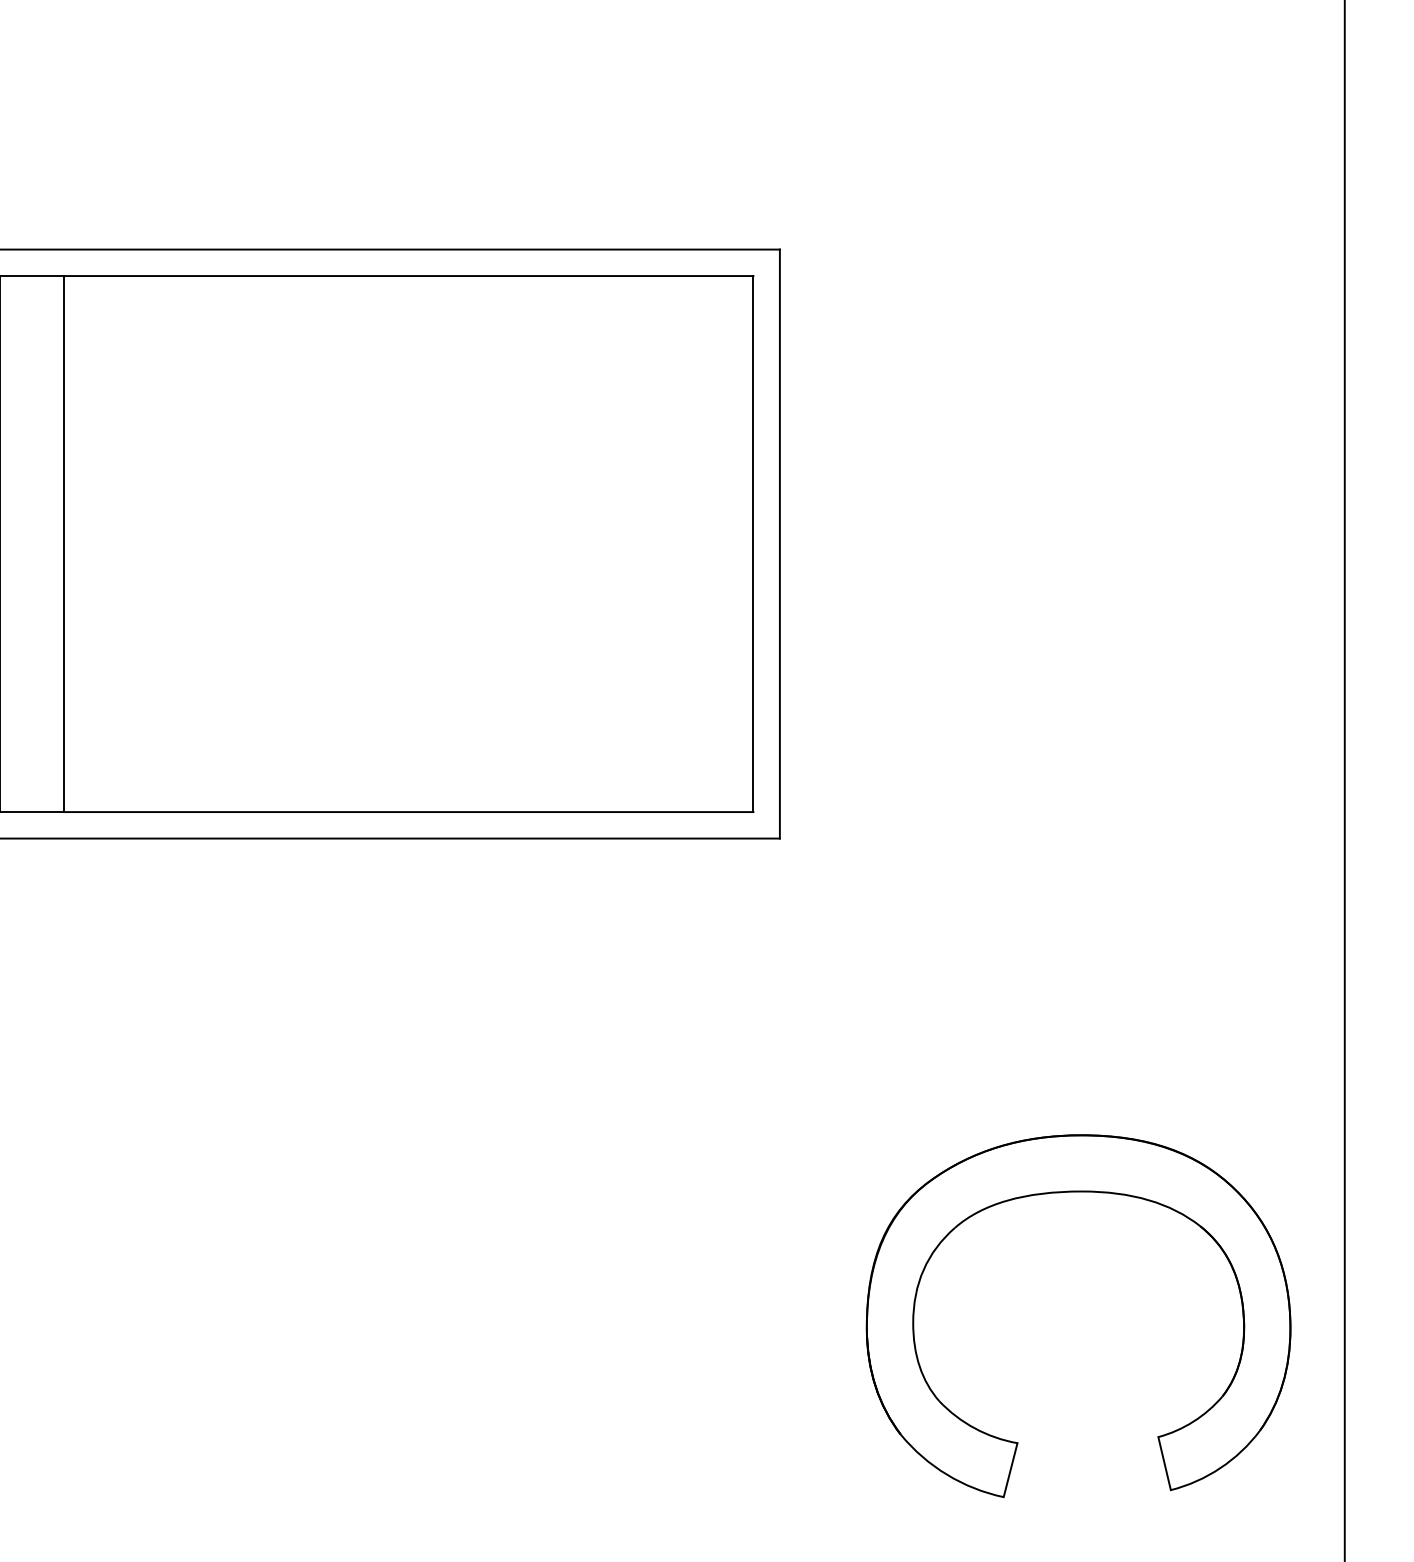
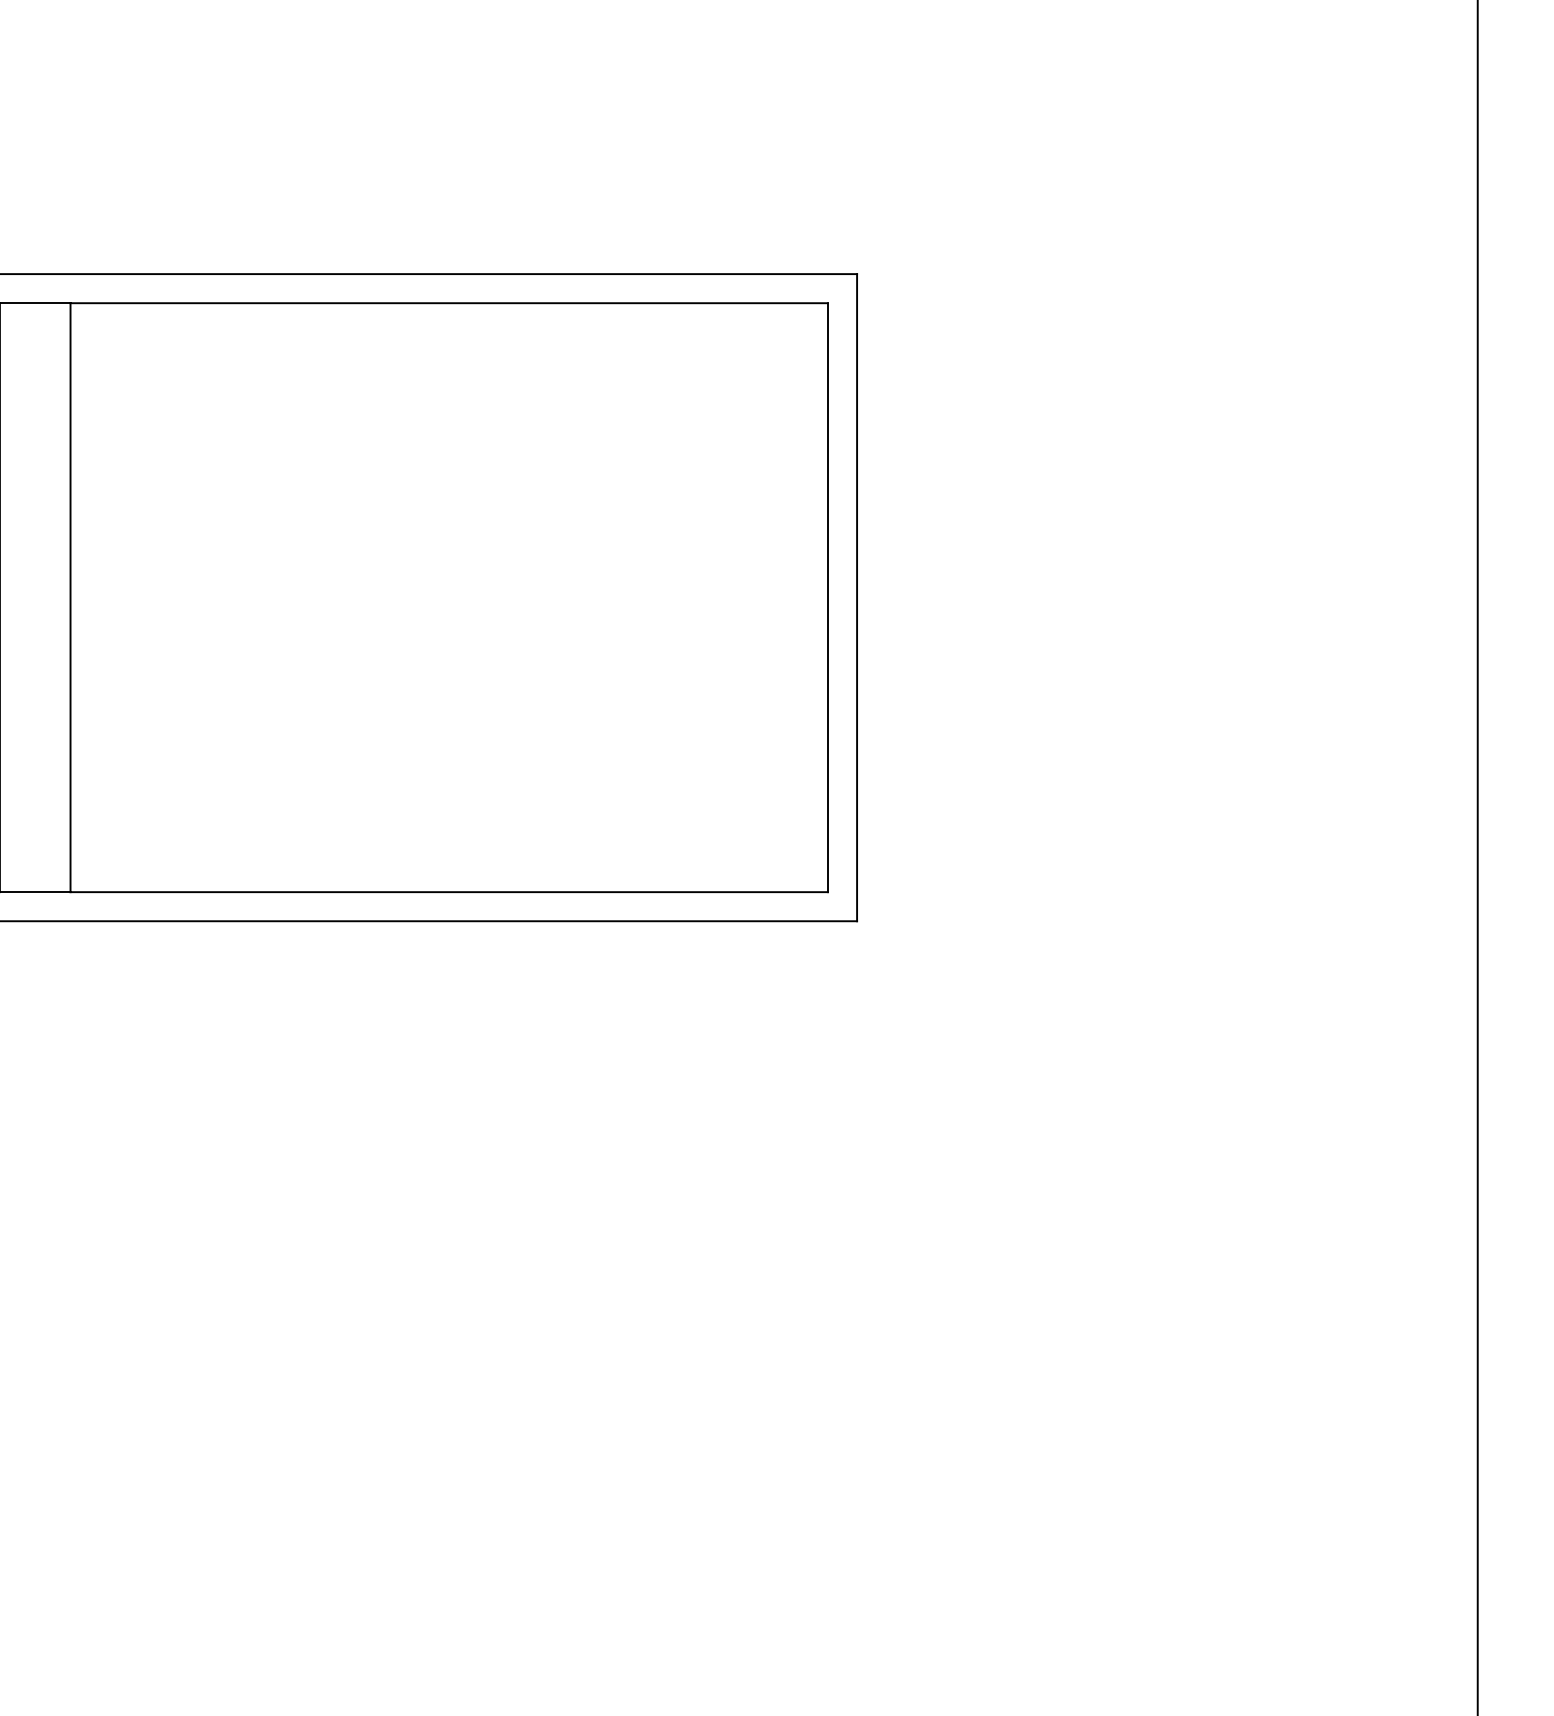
part: (1078, 1192) -> (1185, 1310), removed

